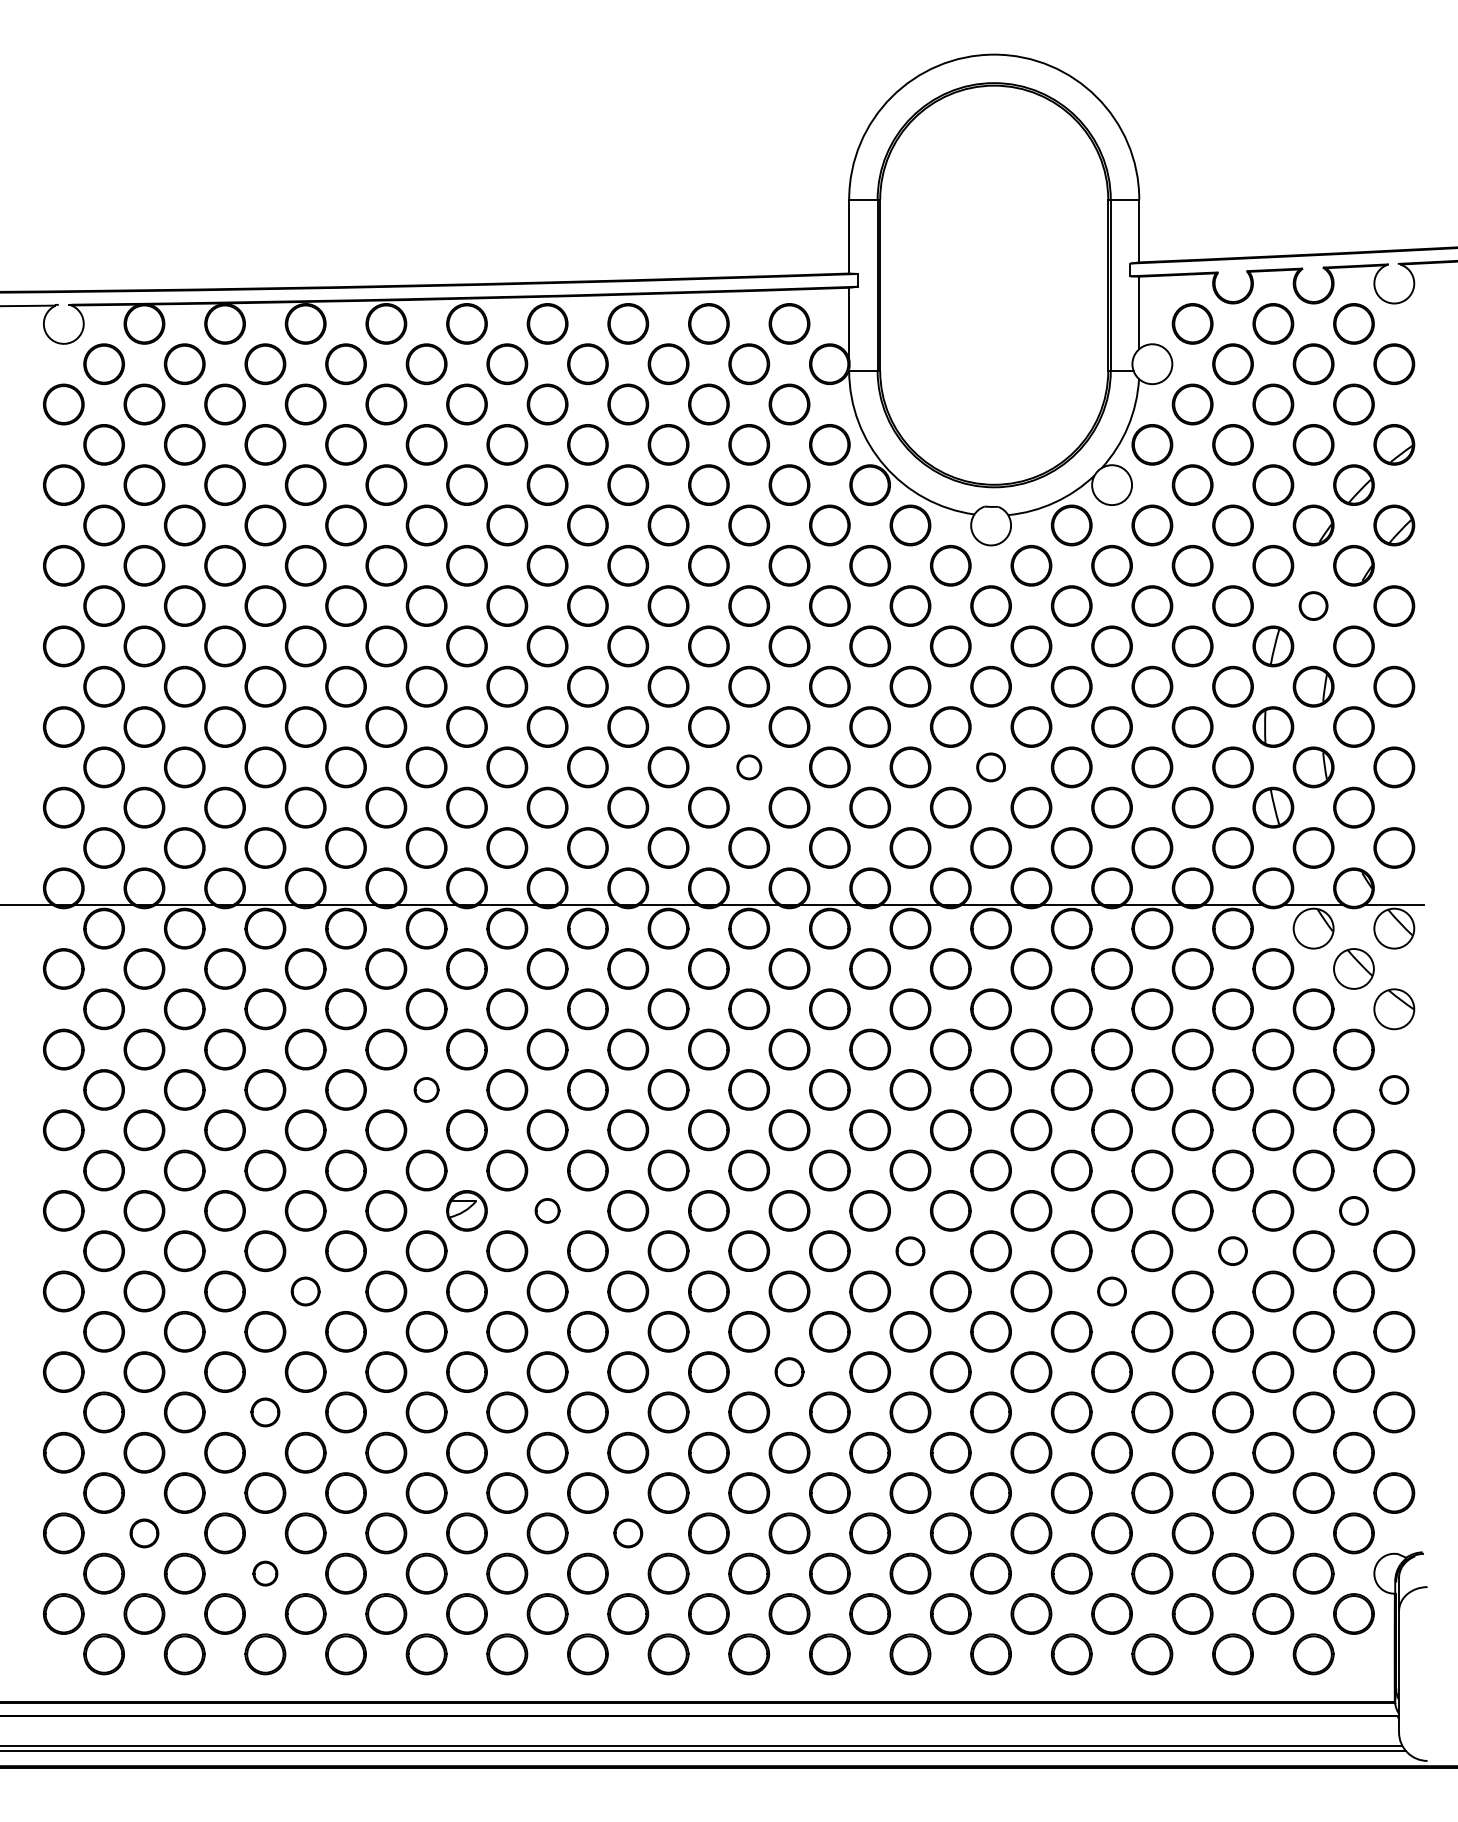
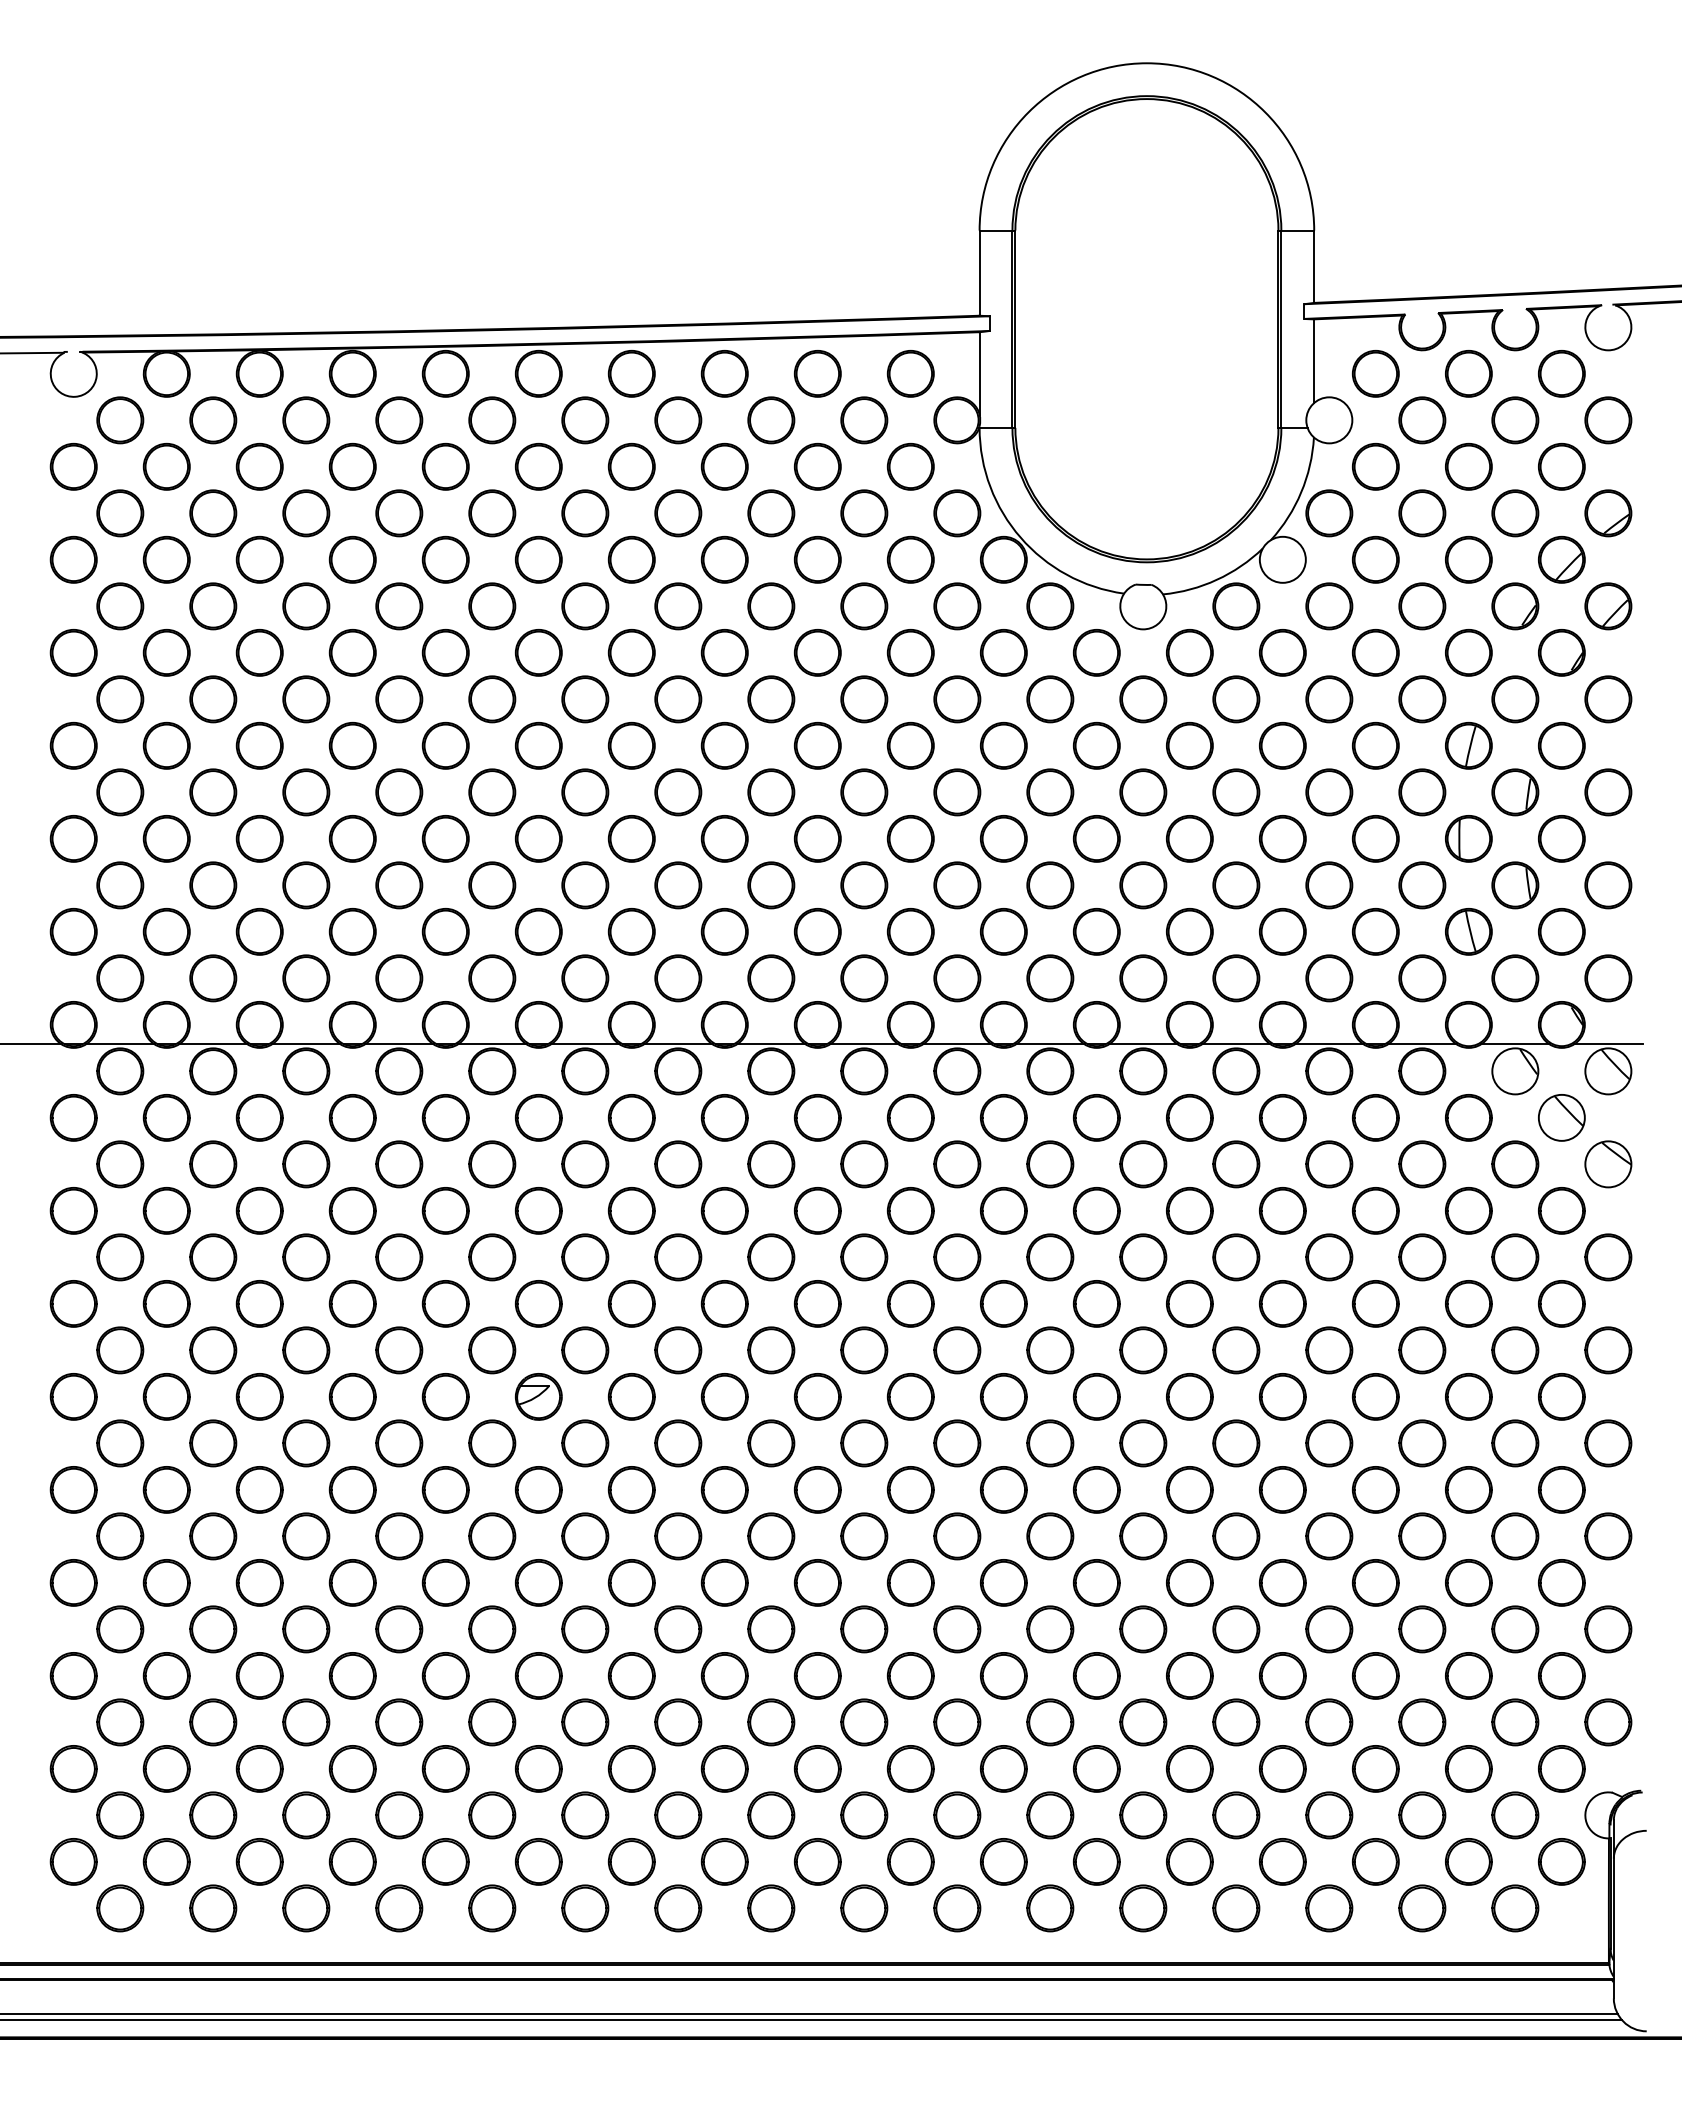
part: (1313, 605) -> (1515, 698), size x1.43
part: (749, 767) -> (864, 885), size x1.67
part: (990, 767) -> (1142, 885), size x1.43
part: (426, 1089) -> (492, 1256), size x1.67
part: (1394, 1089) -> (1608, 1256), size x1.43
part: (547, 1210) -> (631, 1396), size x1.67
circle: (1353, 1210) -> (1561, 1396), size x1.43
part: (1232, 1250) -> (1421, 1442), size x1.43
part: (910, 1251) -> (1050, 1443), size x1.43
part: (305, 1291) -> (352, 1489), size x1.43
part: (1111, 1291) -> (1282, 1489), size x1.43
part: (789, 1371) -> (910, 1582), size x1.43
part: (265, 1412) -> (306, 1629), size x1.43
part: (144, 1533) -> (166, 1768), size x1.43
part: (628, 1533) -> (725, 1768), size x1.43
part: (265, 1573) -> (306, 1815), size x1.67

